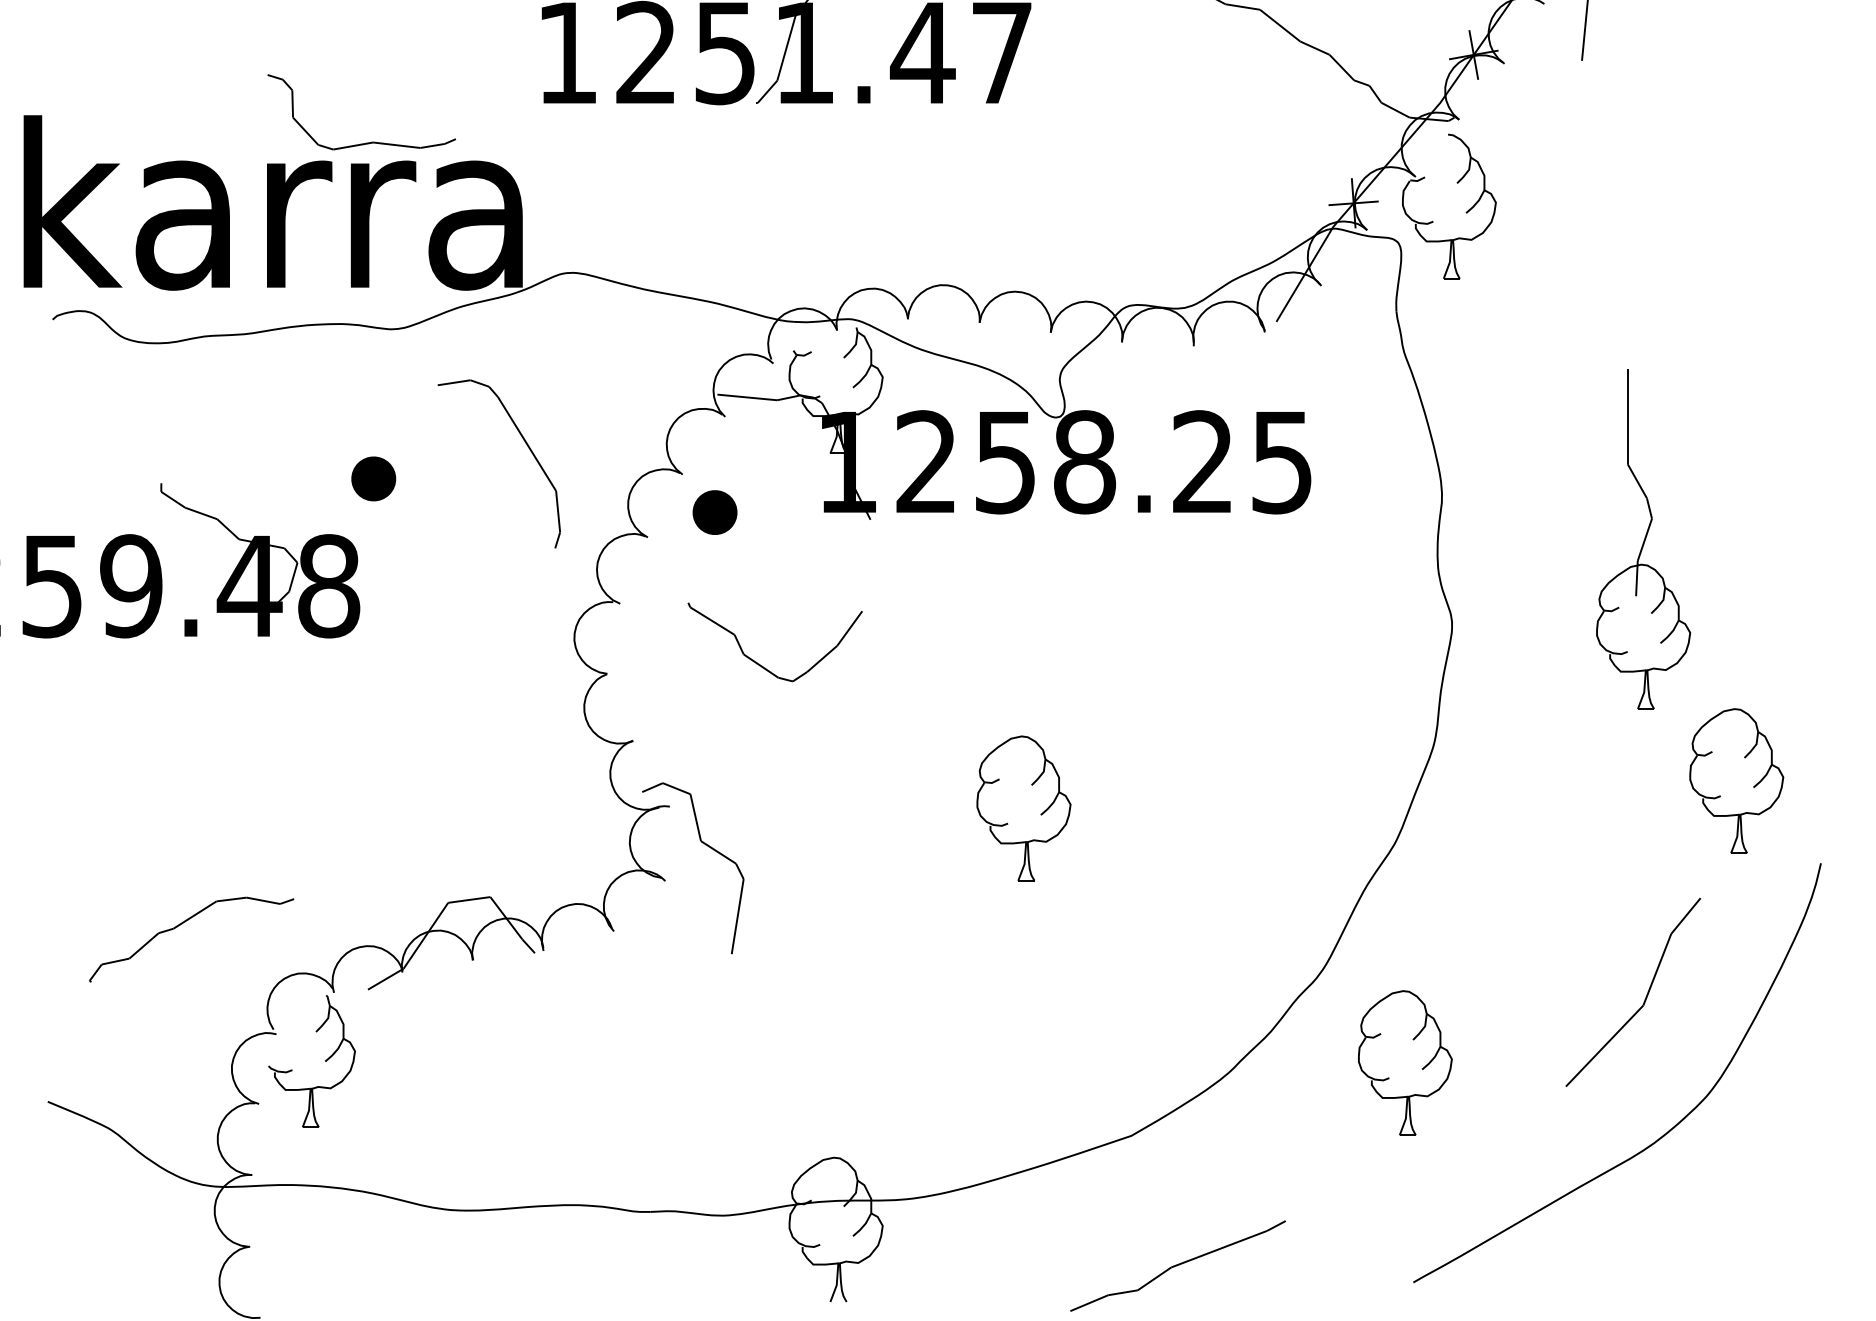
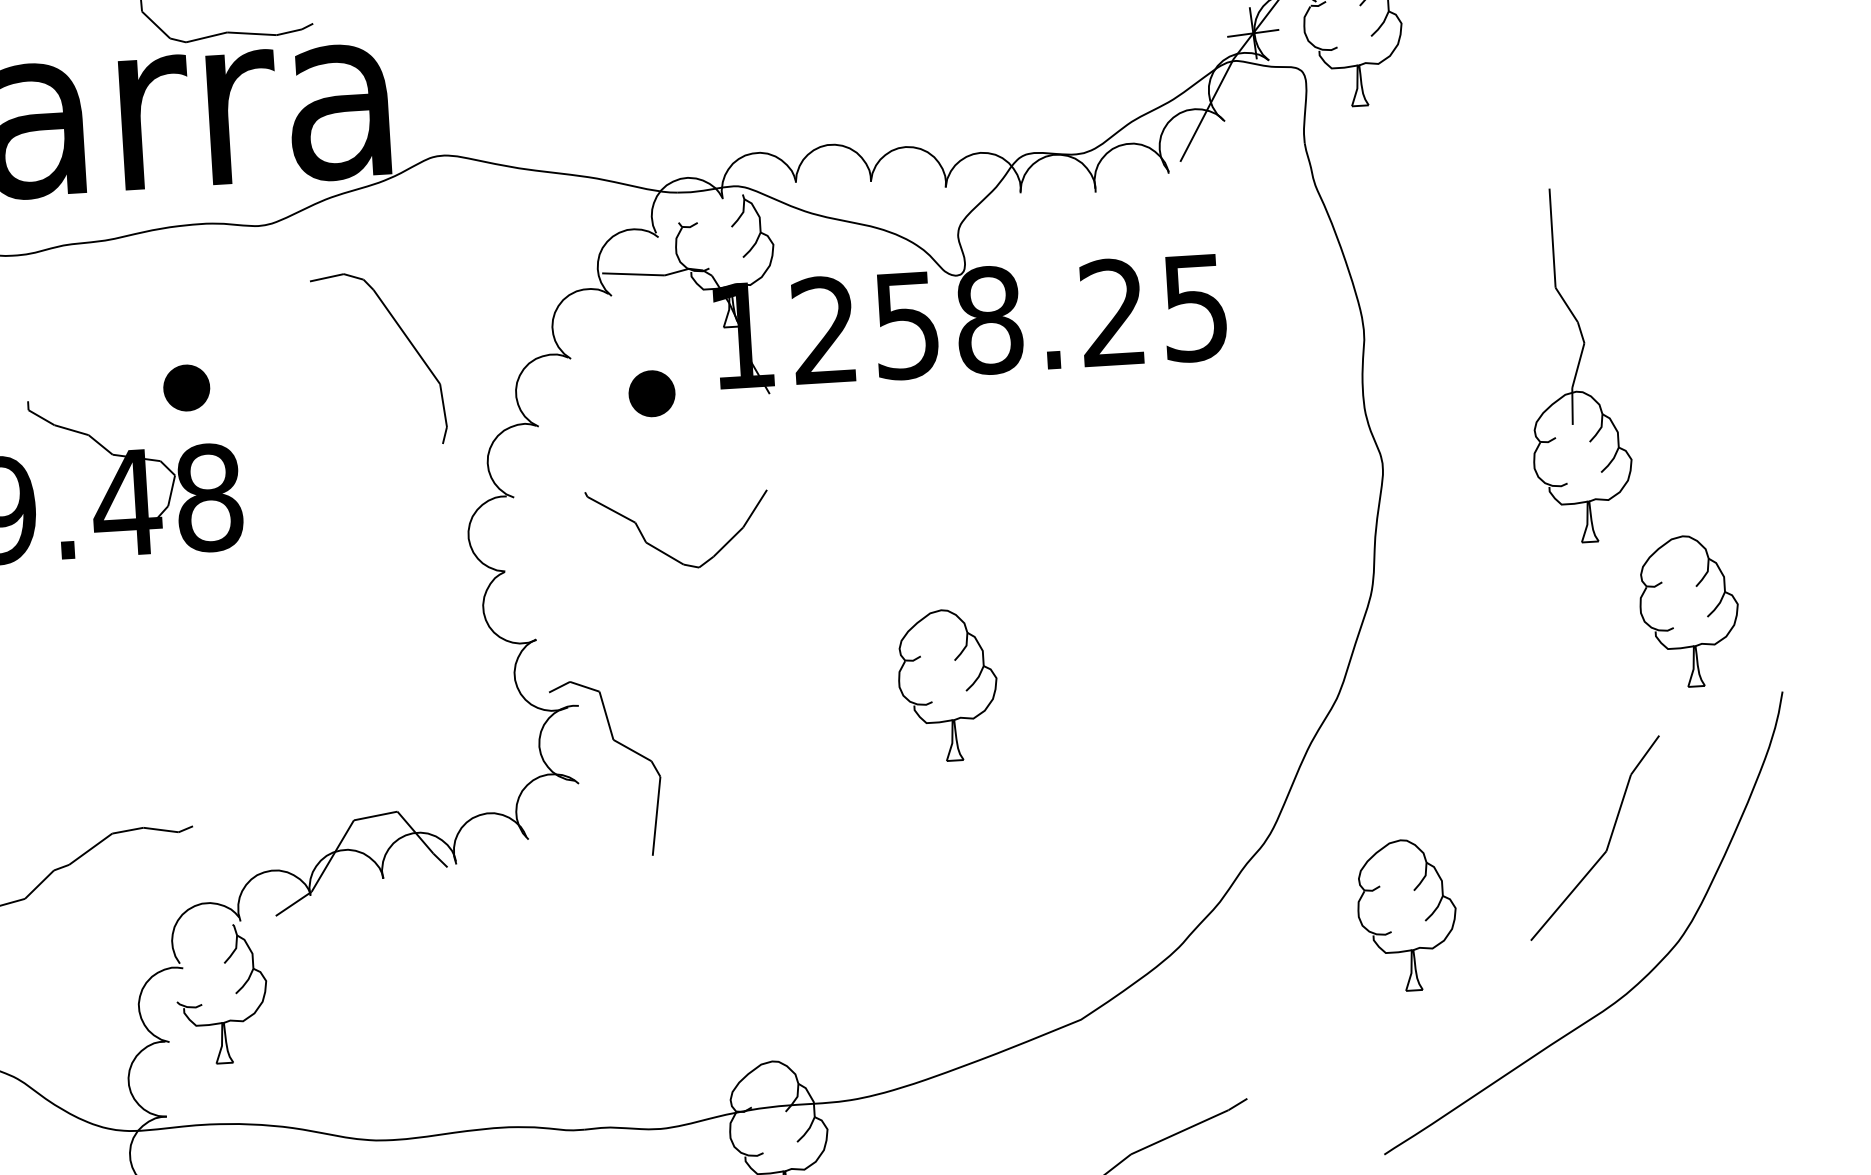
part: (373, 478) -> (186, 387), moved
part: (714, 512) -> (651, 393), moved
part: (1405, 1062) -> (1407, 914), moved

